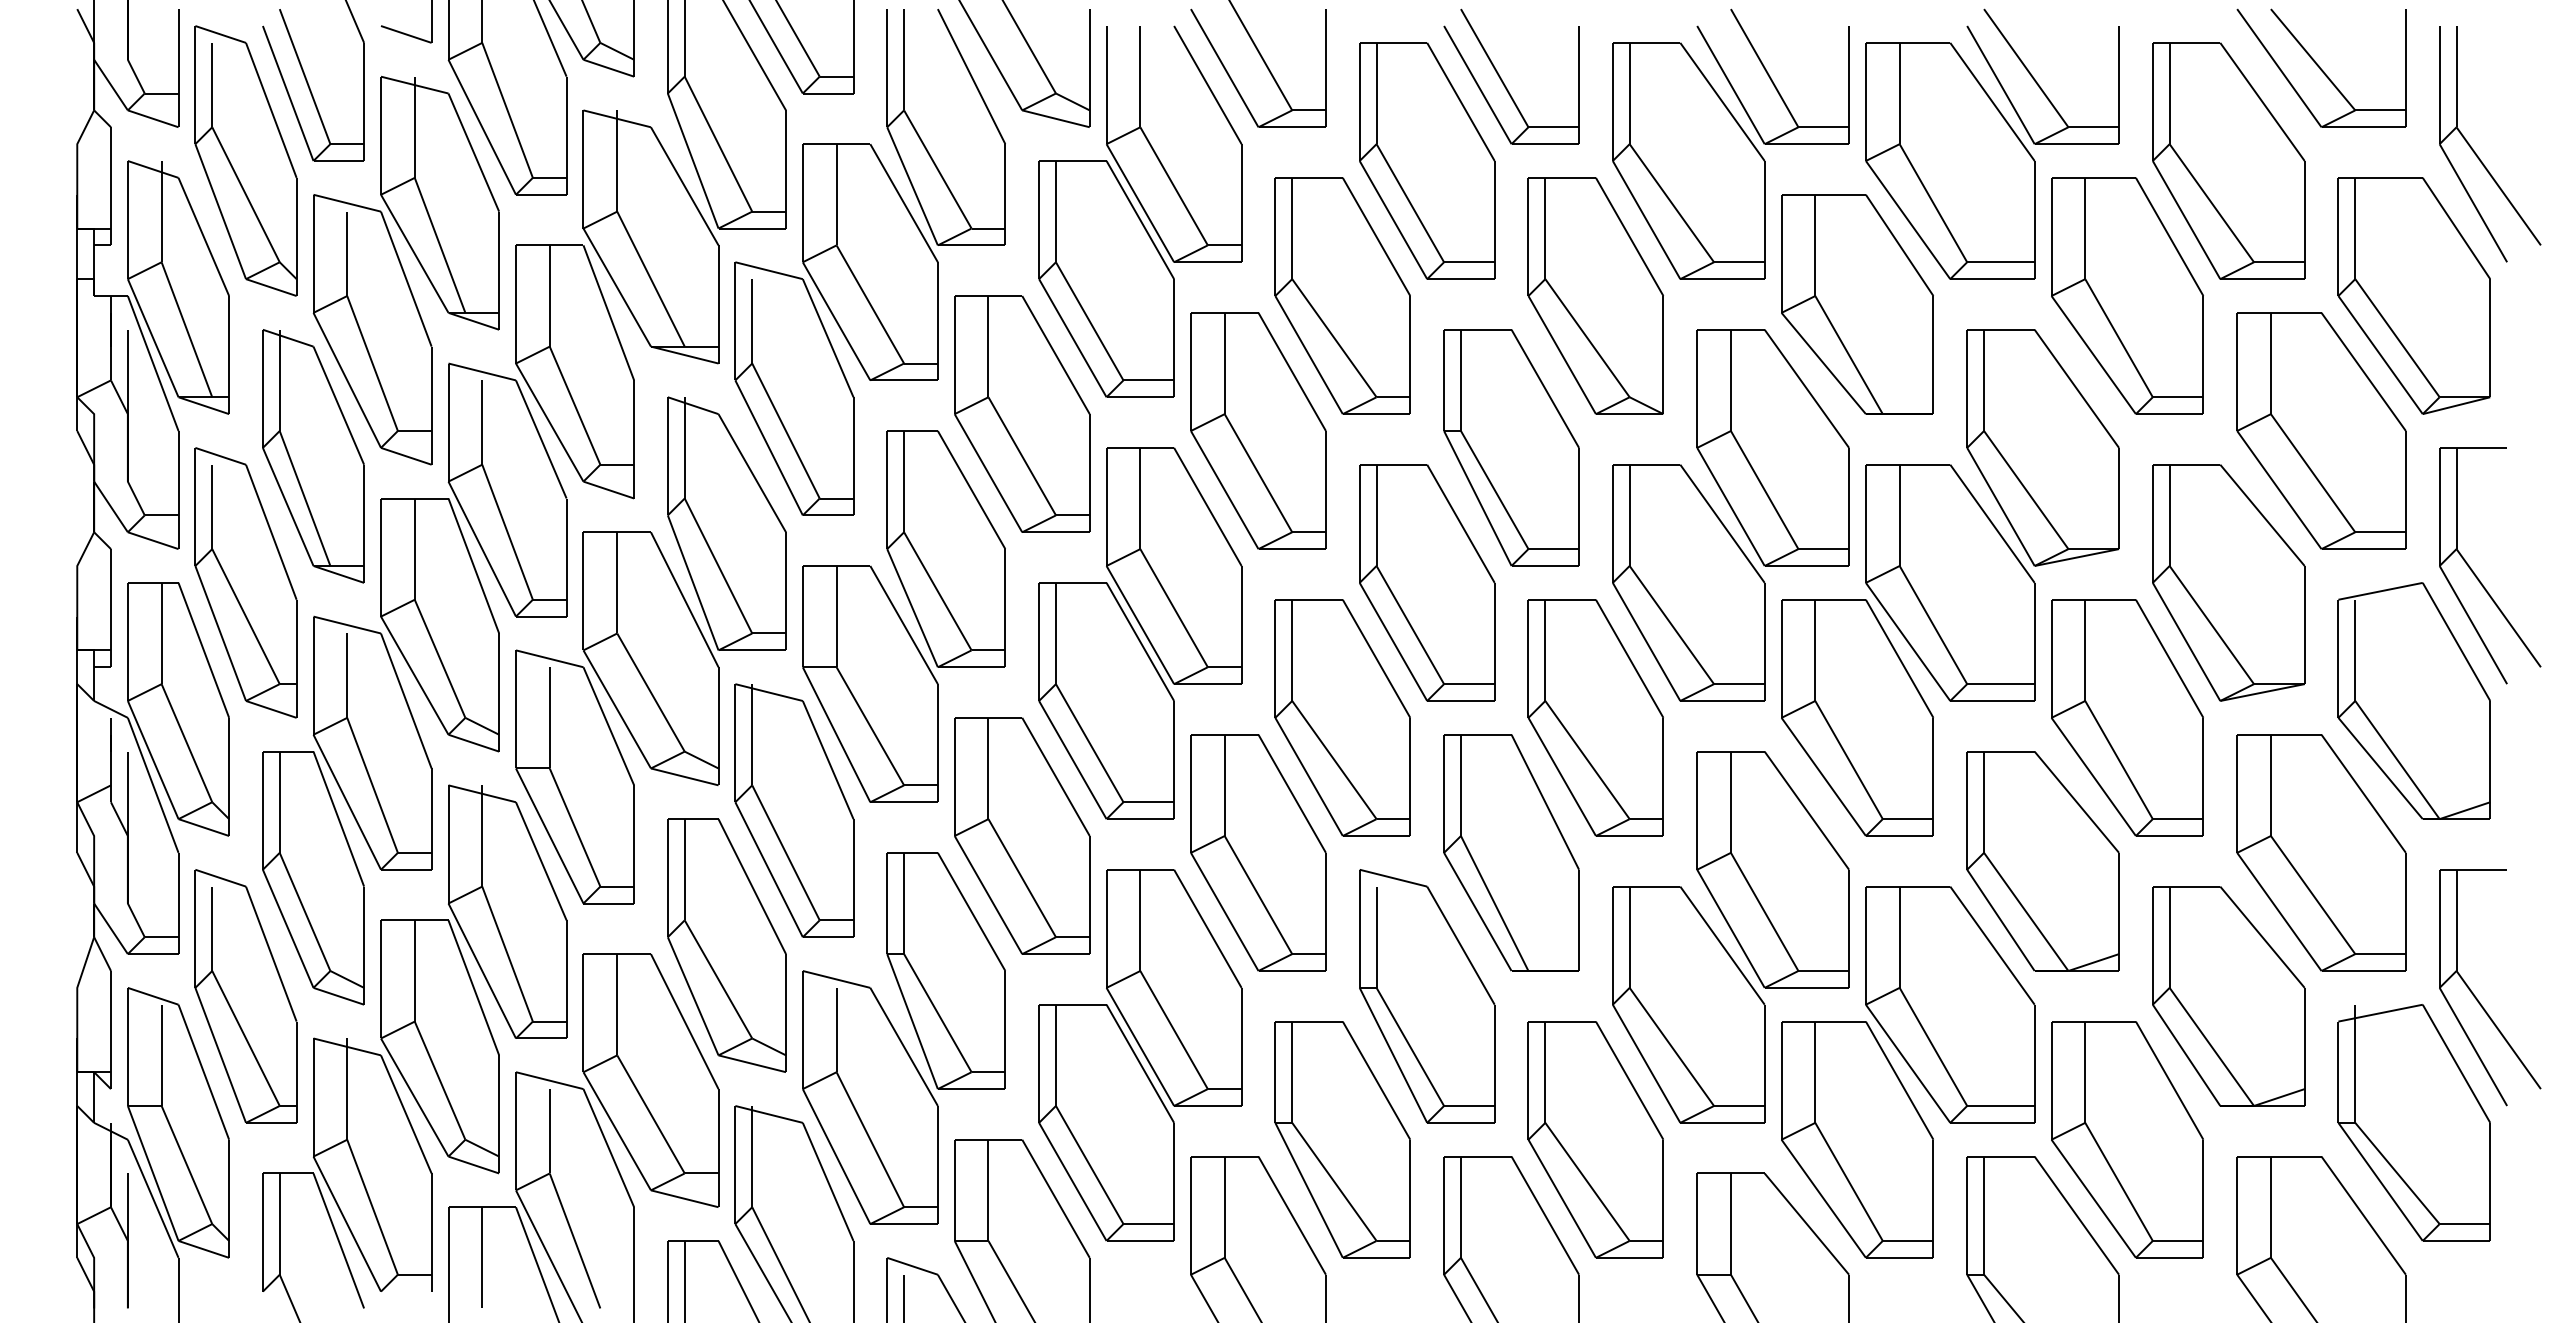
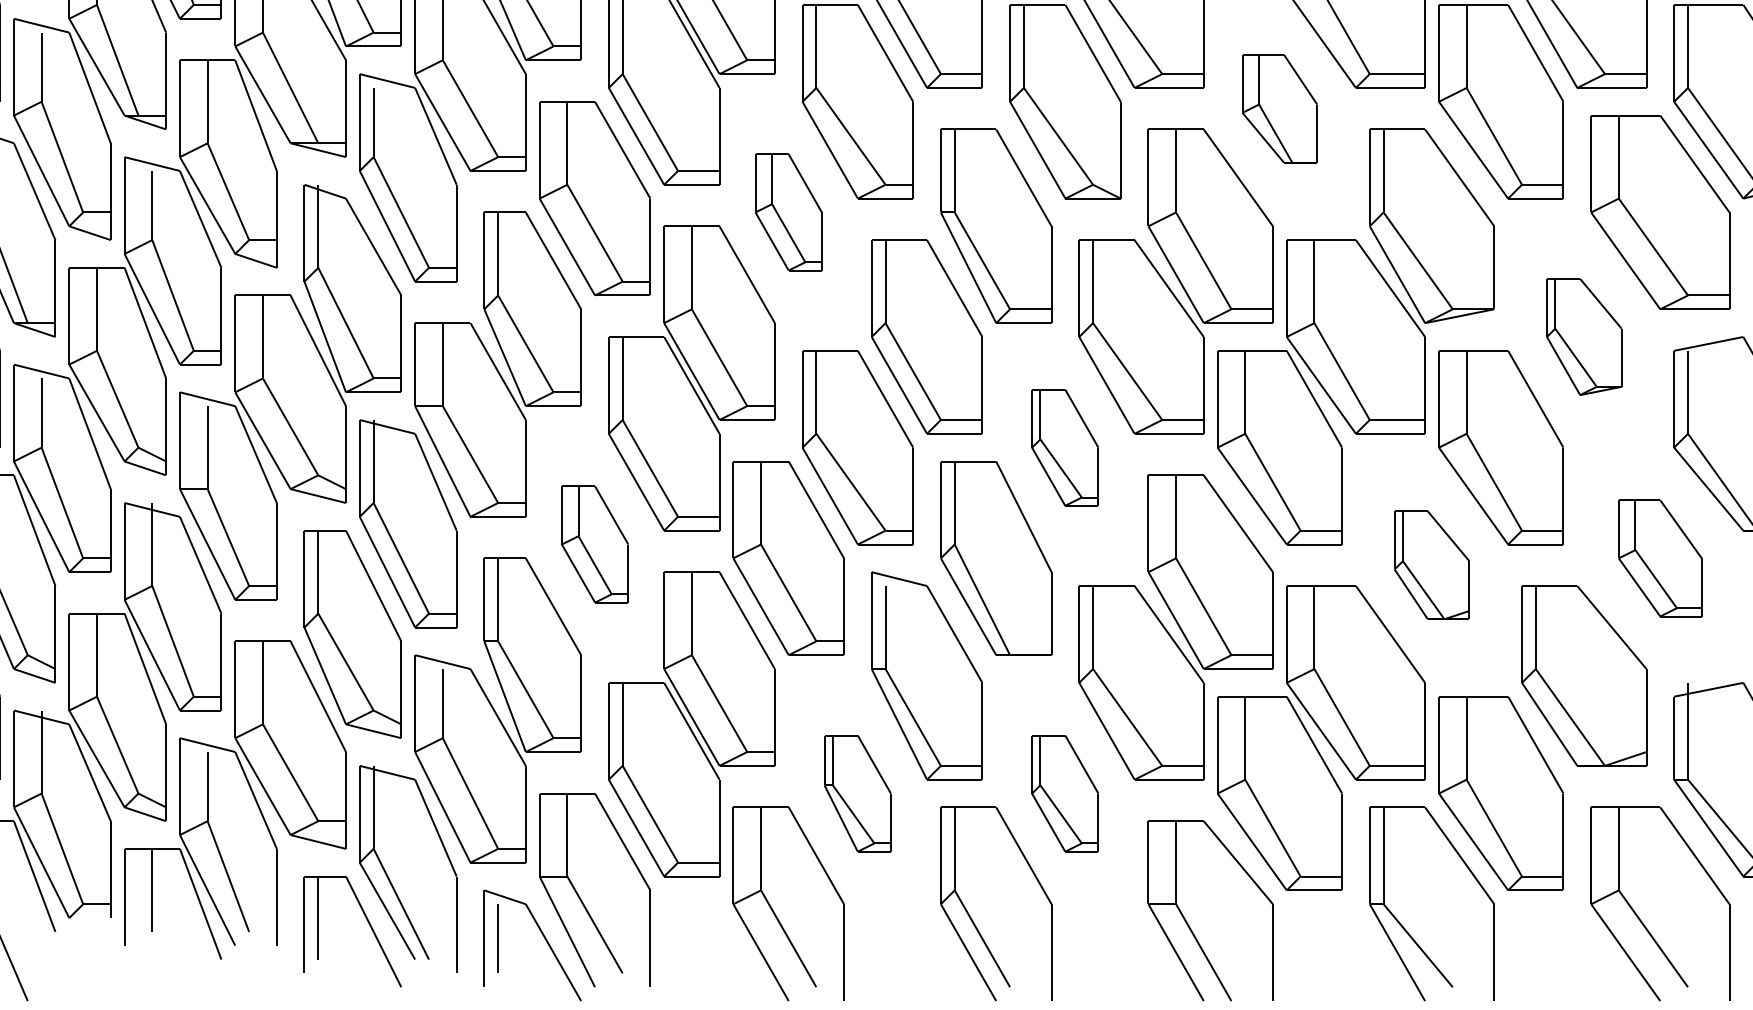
part: (1857, 304) -> (1279, 108), size x0.6
part: (1258, 430) -> (788, 212), size x0.6
part: (2228, 582) -> (1584, 336), size x0.6
part: (1595, 717) -> (1065, 447), size x0.6
part: (1022, 835) -> (595, 544), size x0.6
part: (2321, 852) -> (1660, 558), size x0.6
part: (2042, 861) -> (1431, 565), size x0.6
part: (1342, 1139) -> (857, 793), size x0.6
part: (1595, 1139) -> (1065, 793), size x0.6

